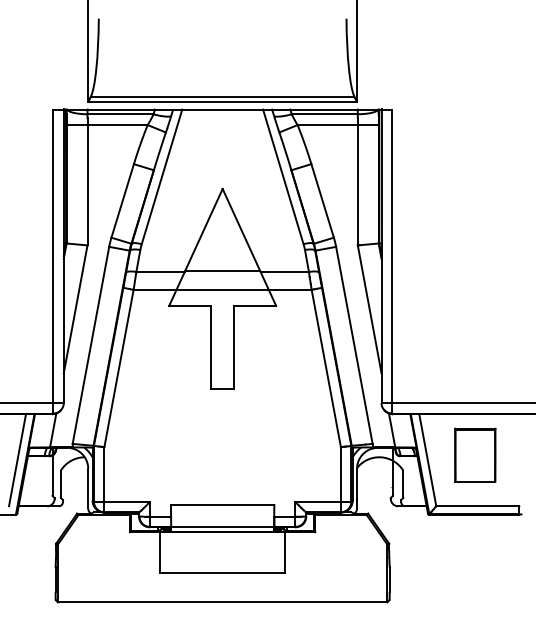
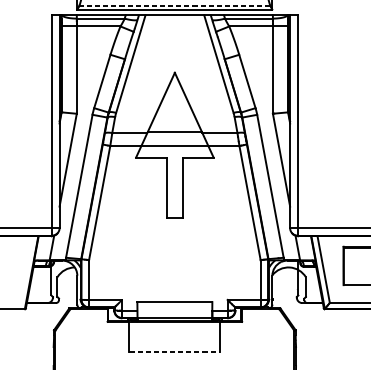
line: (222, 96) -> (174, 5), solid -> dashed
line: (17, 460) -> (26, 269), removed
line: (222, 573) -> (174, 351), solid -> dashed

